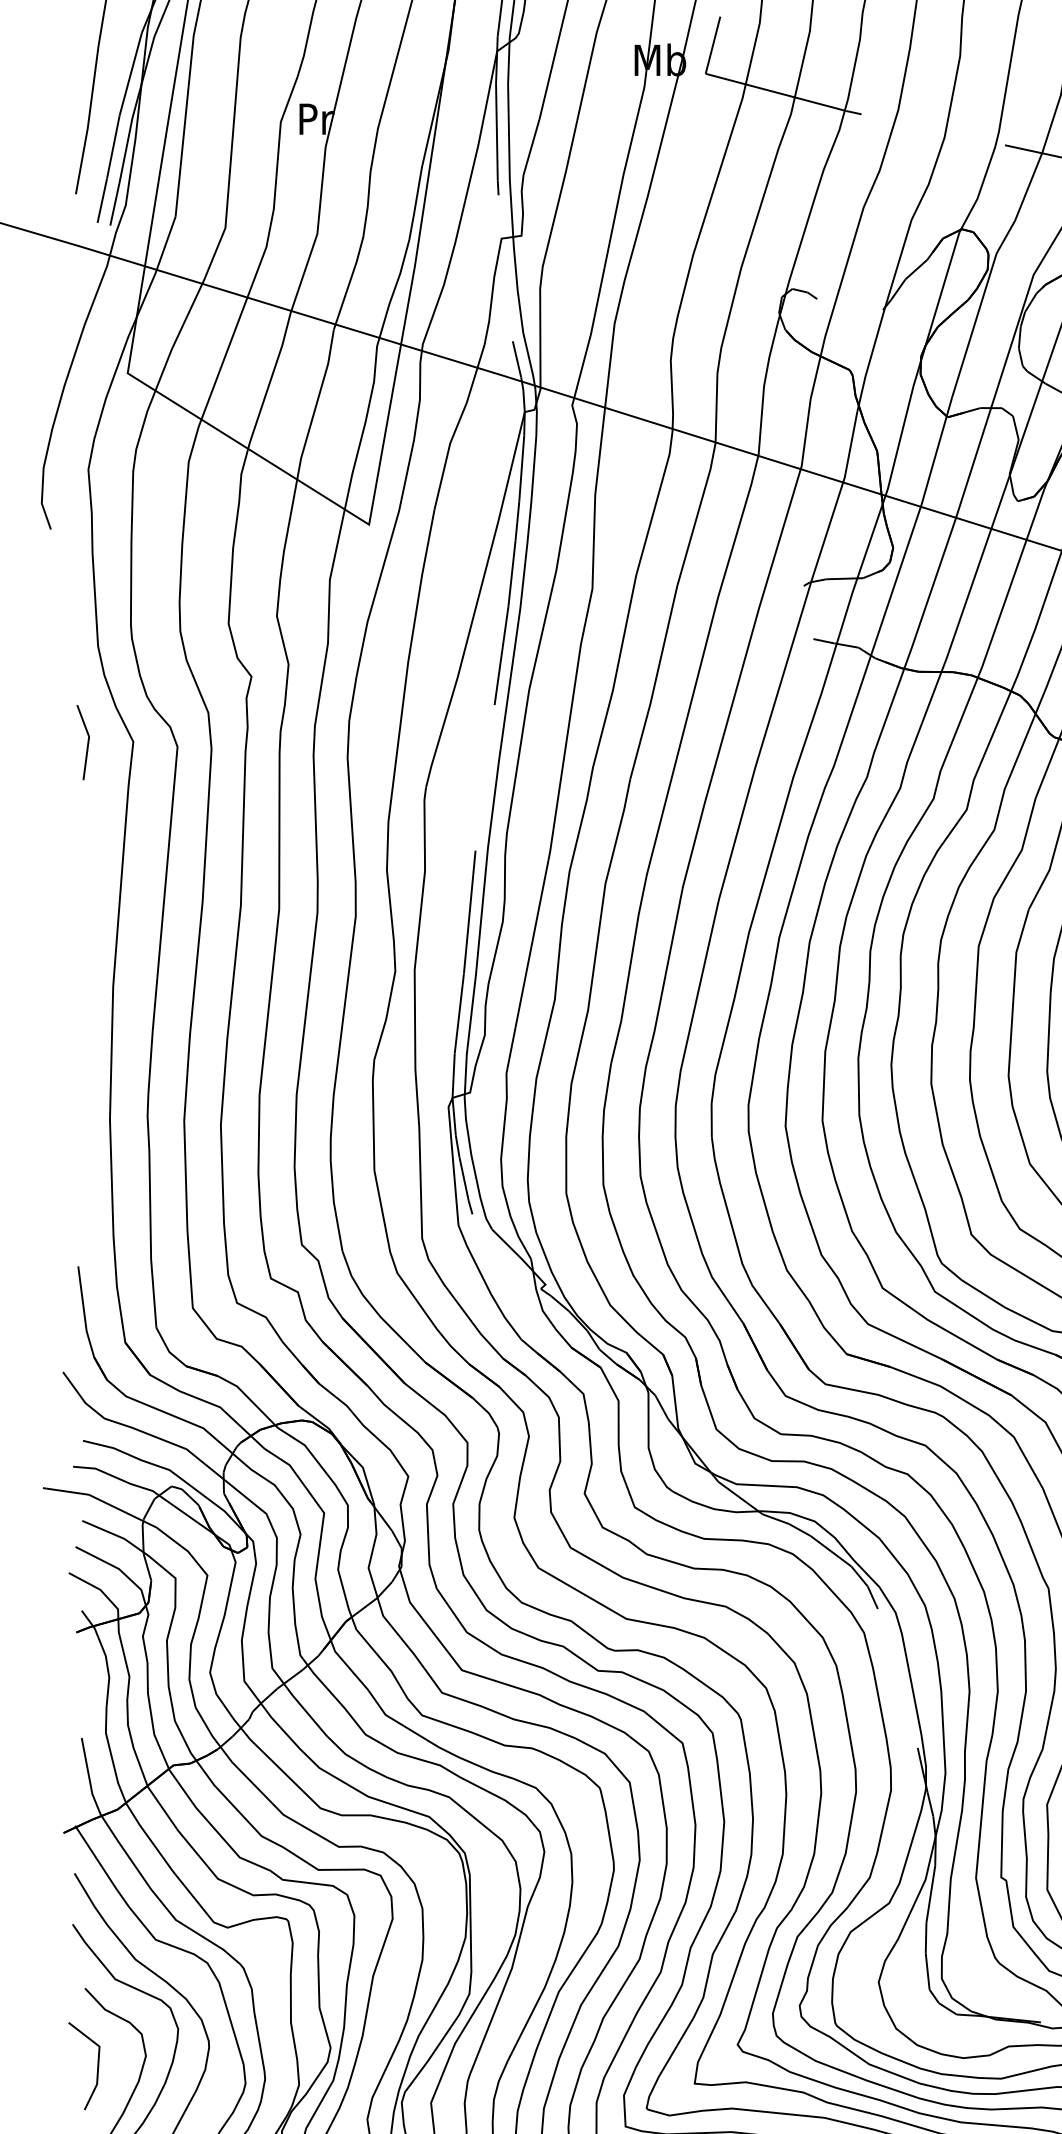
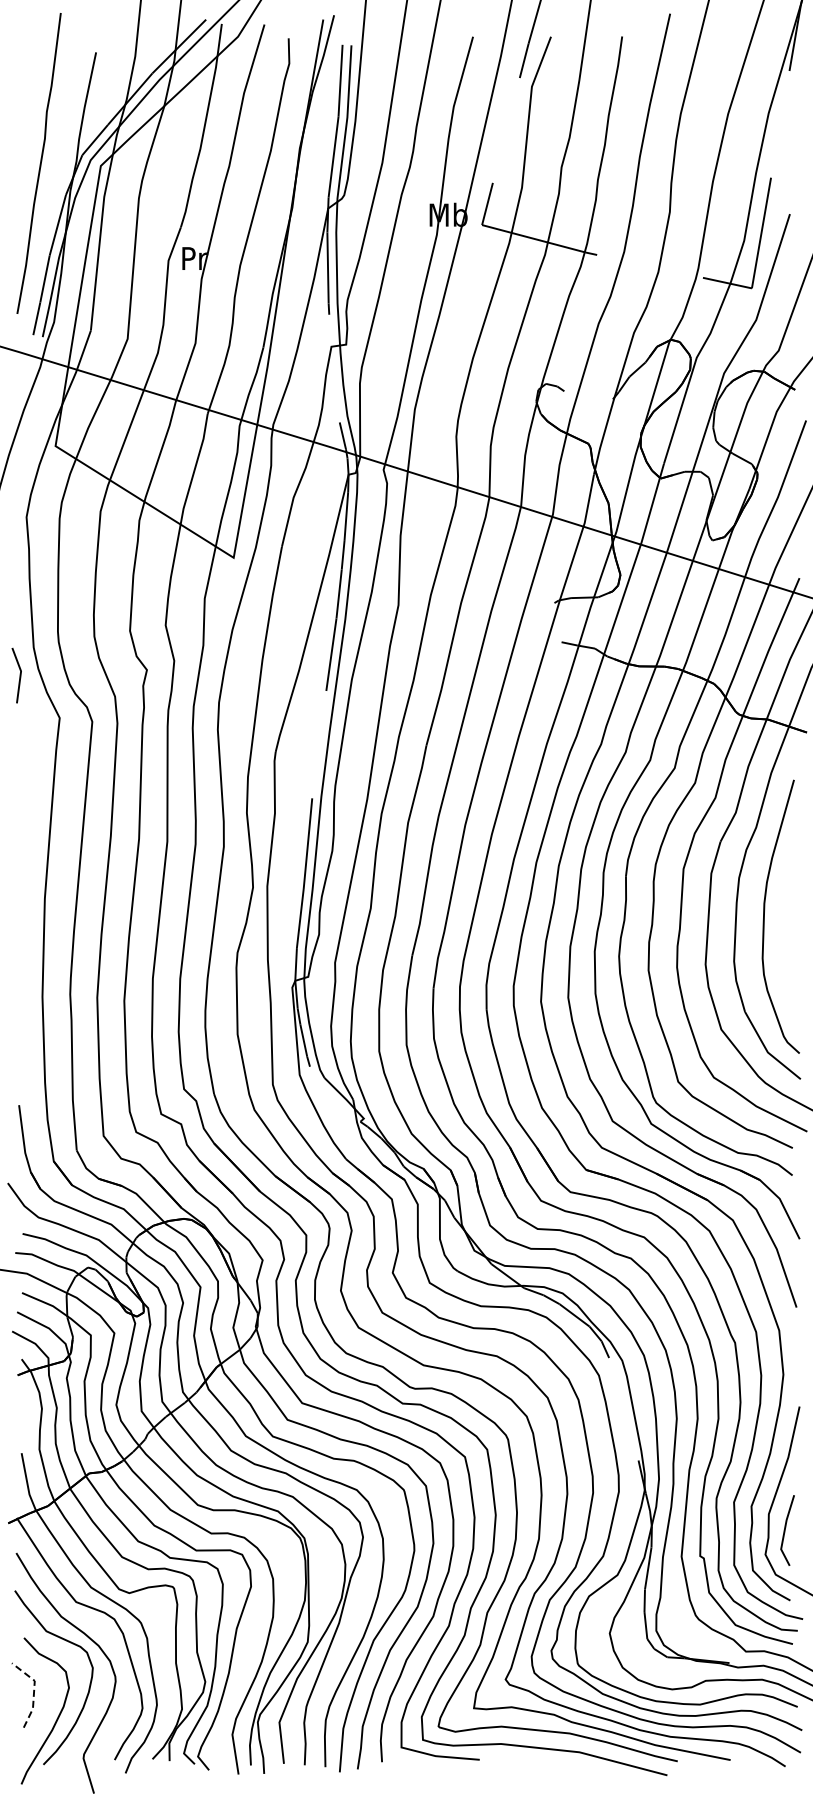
line: (86, 742) -> (19, 675), moved
line: (99, 2059) -> (34, 1690), solid -> dashed

